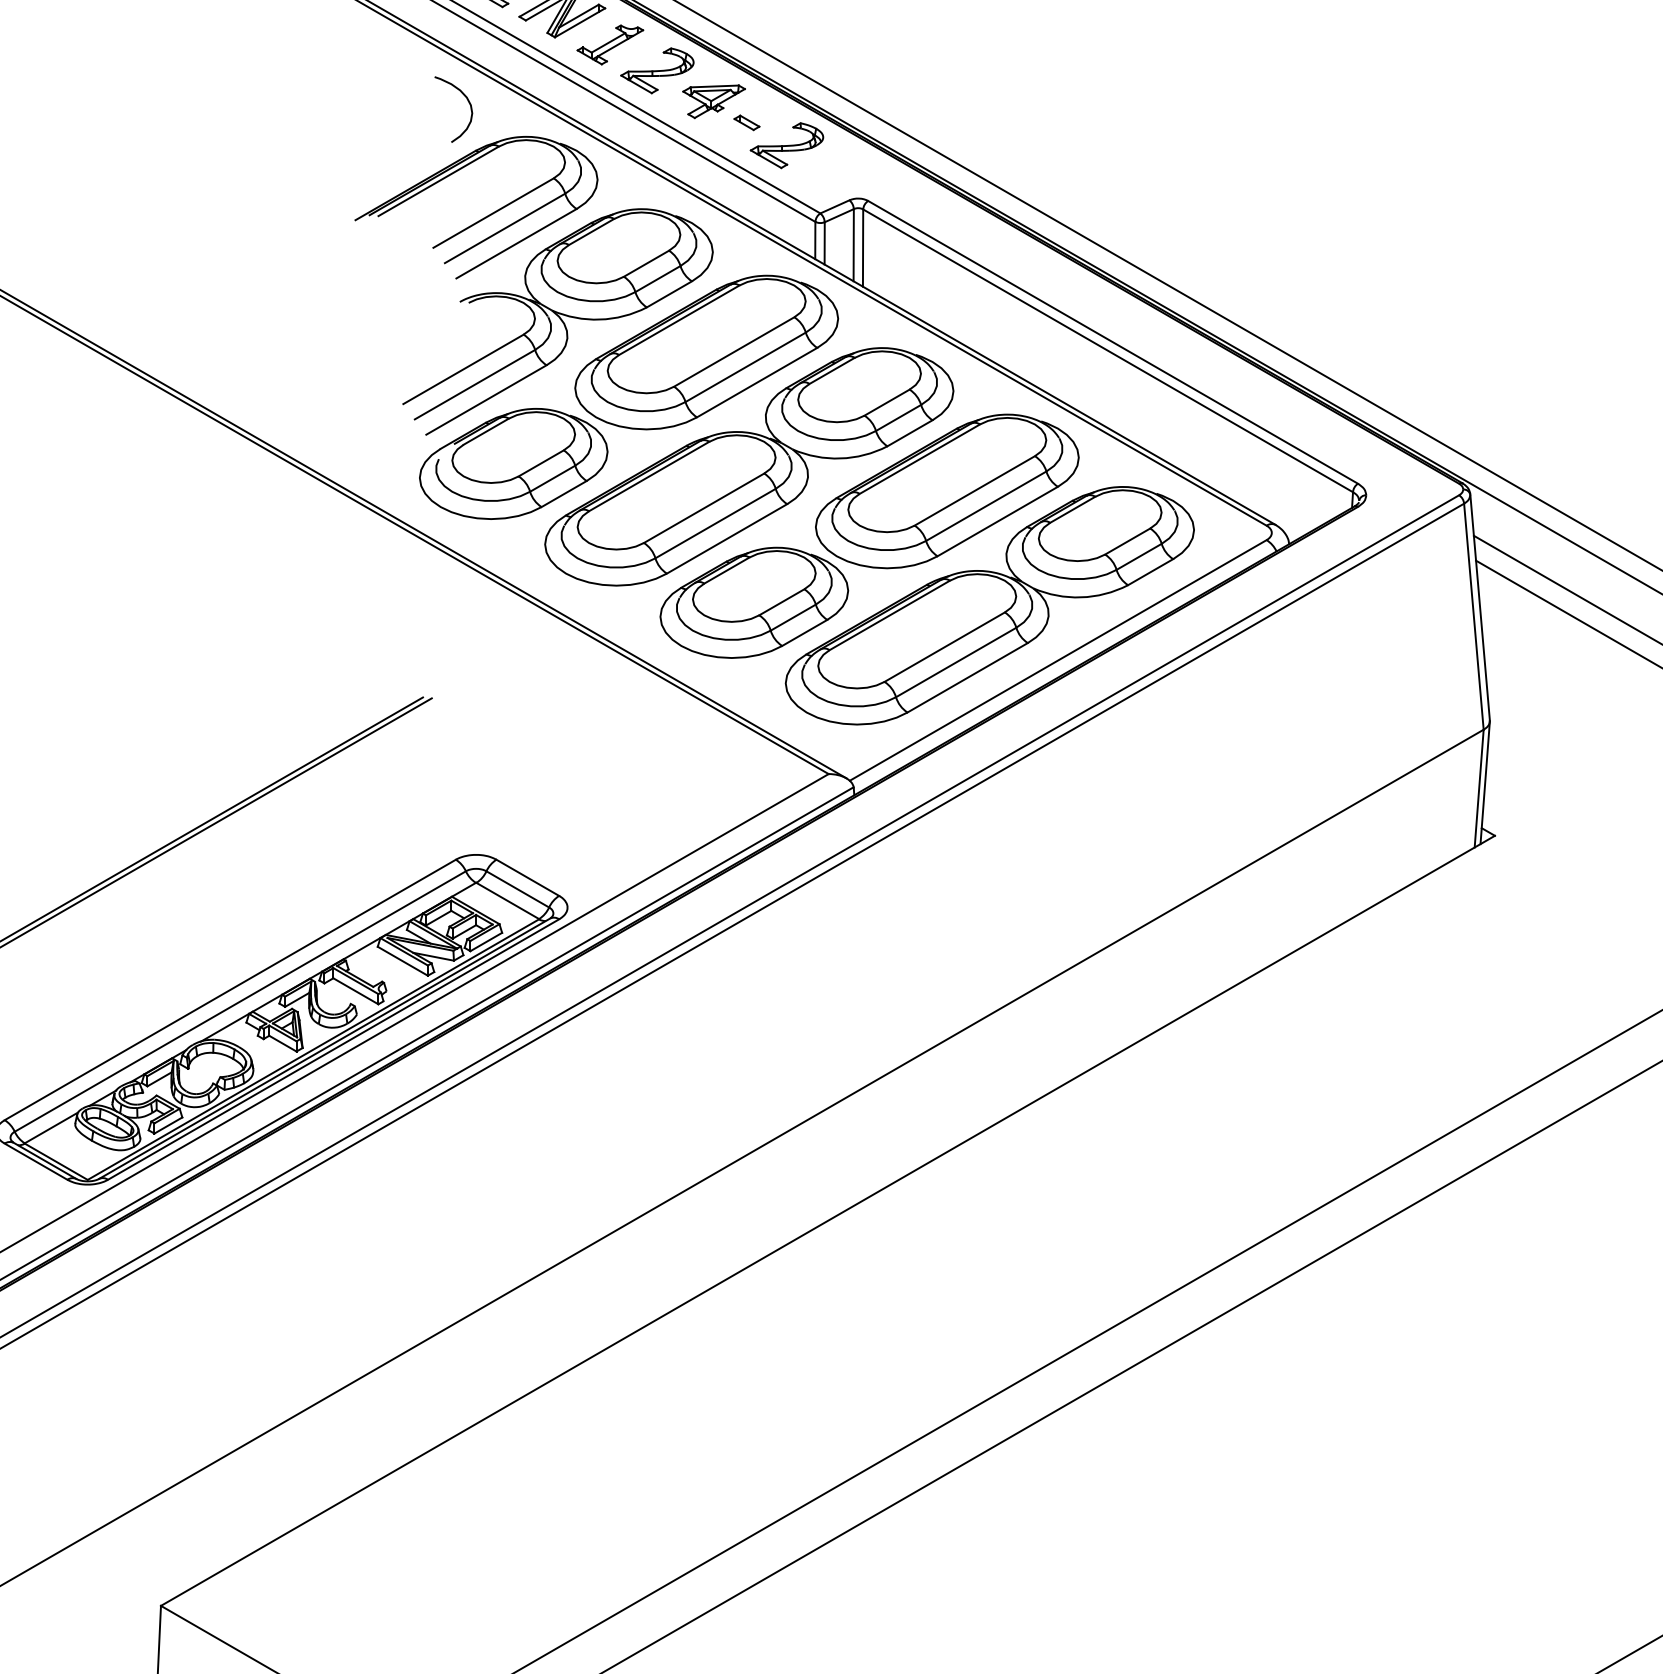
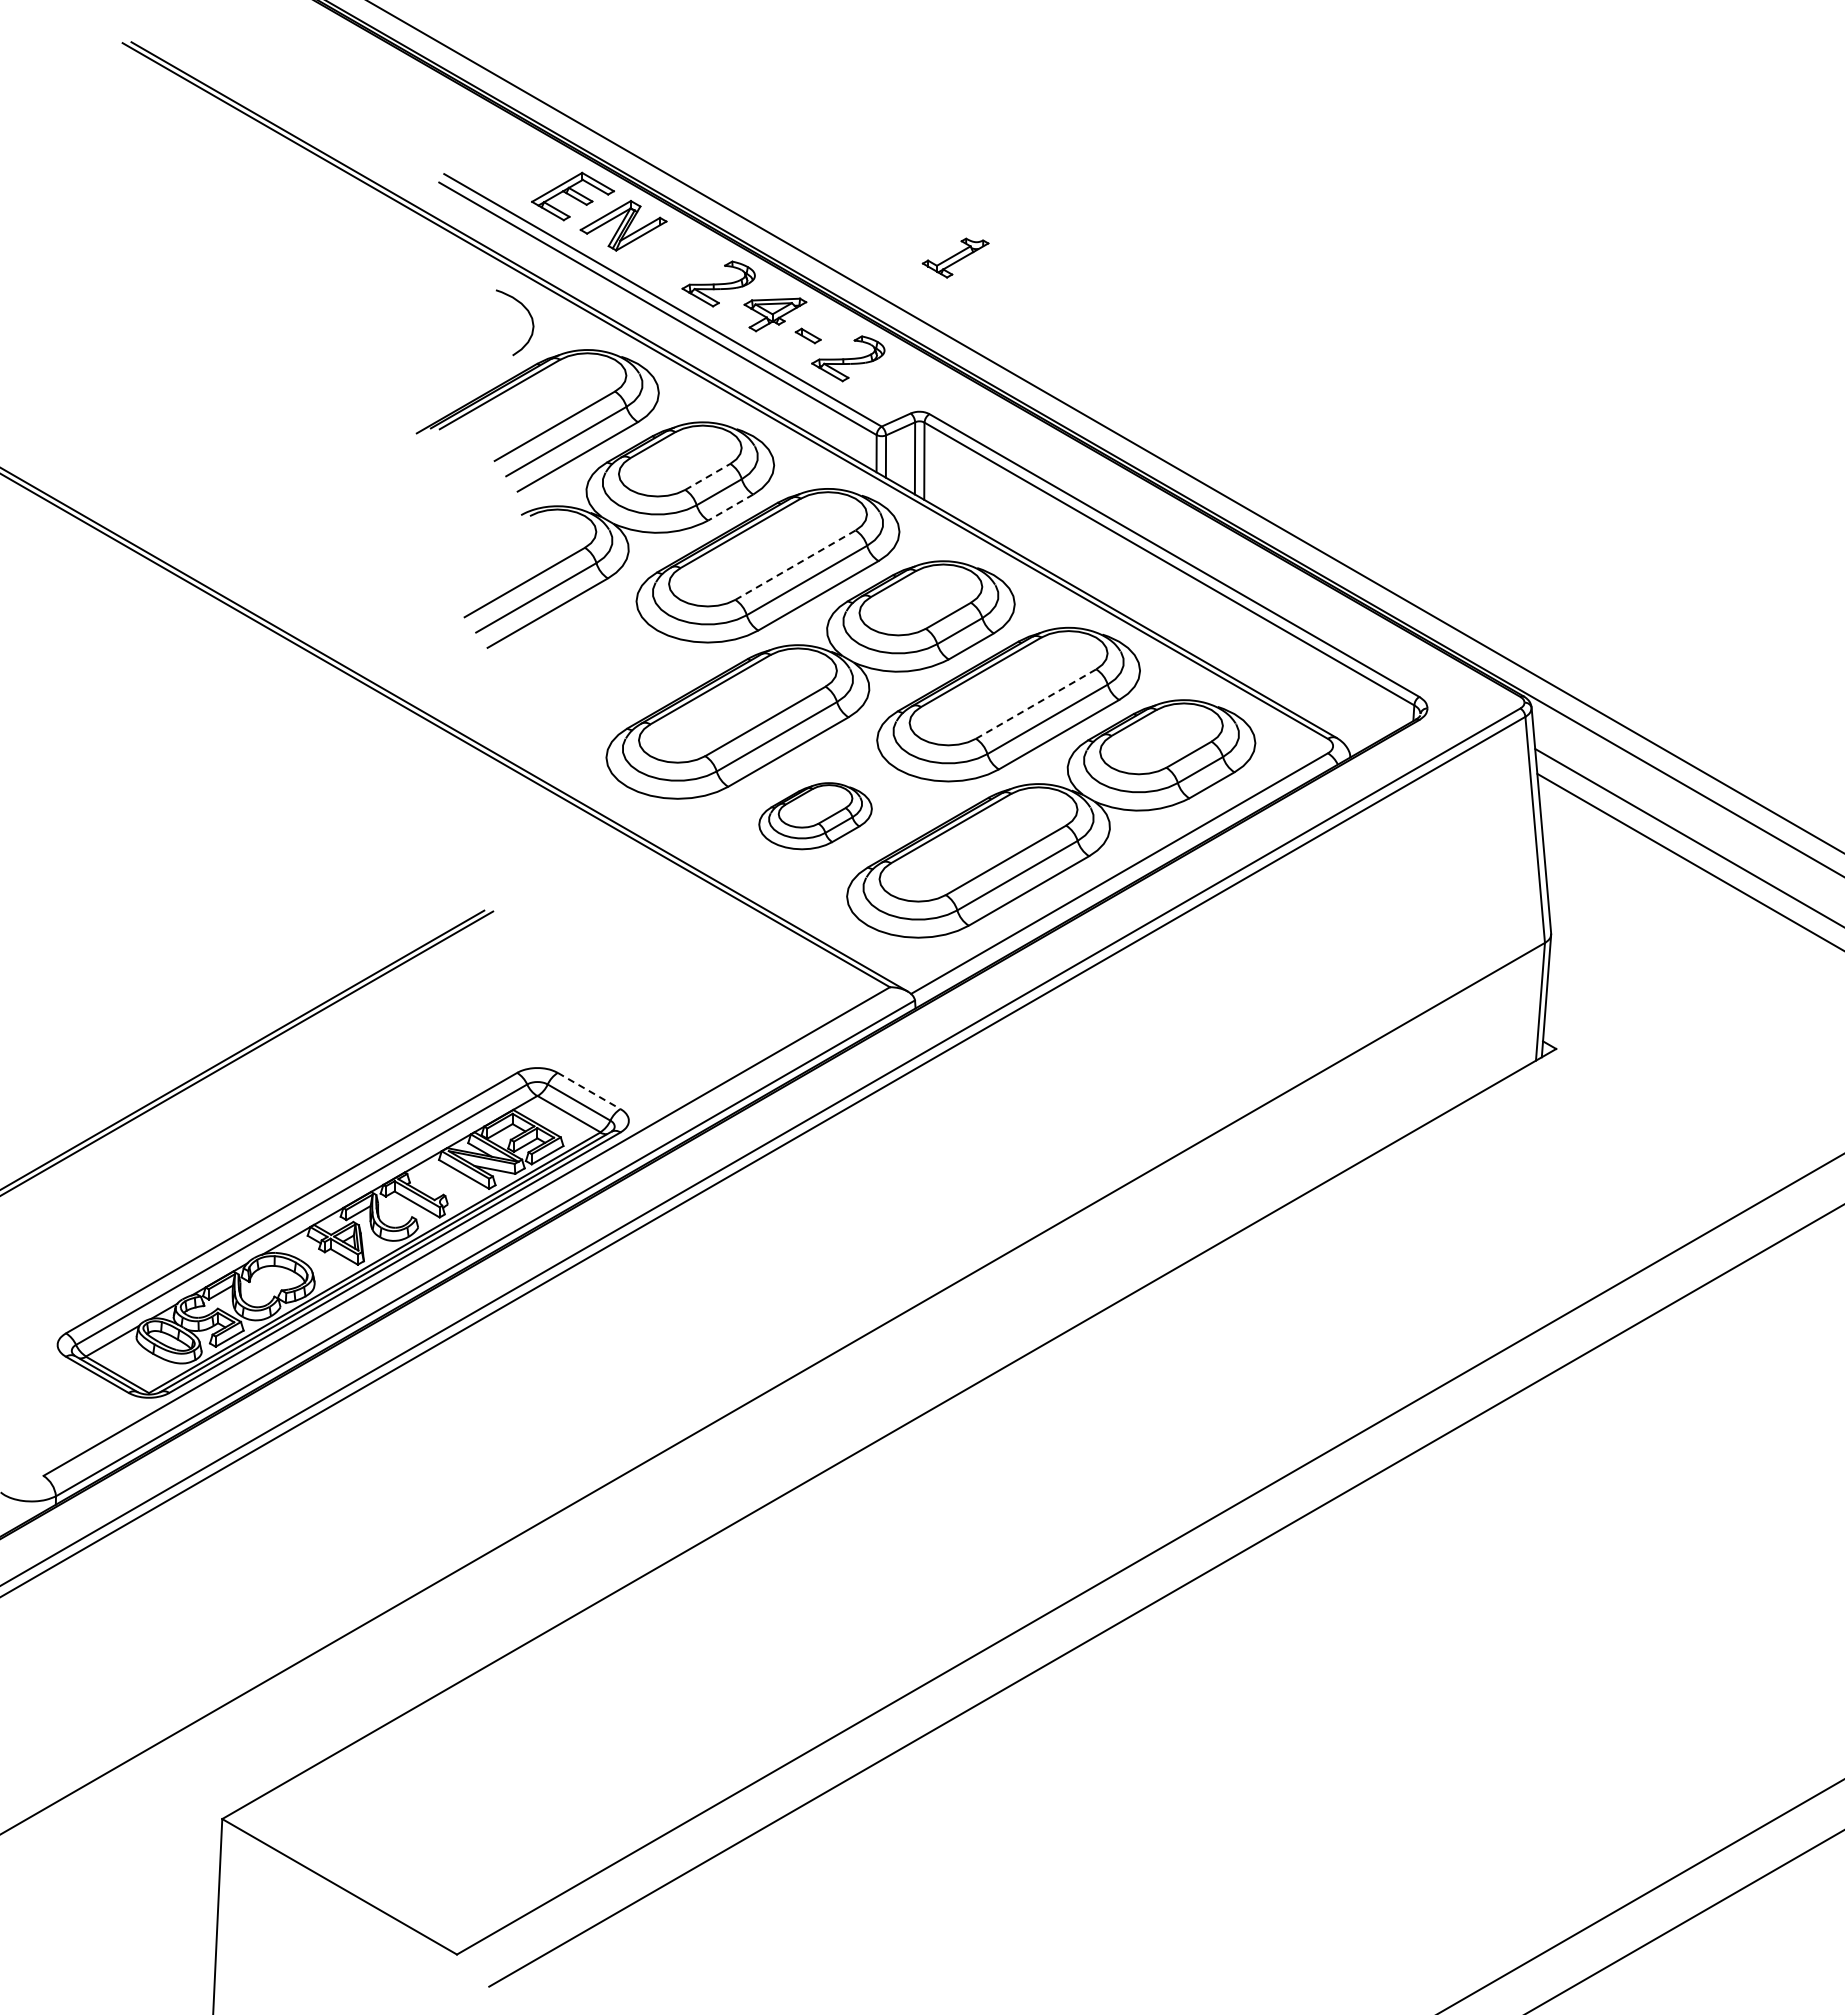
part: (610, 44) -> (955, 257), moved
line: (647, 263) -> (708, 476), solid -> dashed
line: (669, 294) -> (730, 507), solid -> dashed
line: (734, 351) -> (795, 564), solid -> dashed
part: (513, 464) -> (574, 677), removed
line: (975, 490) -> (1036, 703), solid -> dashed
part: (754, 603) -> (815, 816), size x0.6
line: (528, 878) -> (589, 1091), solid -> dashed

